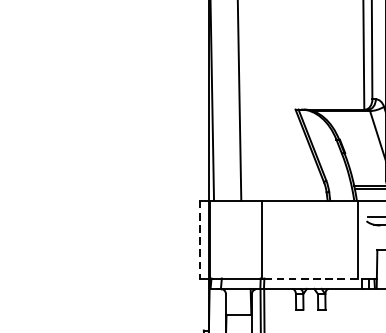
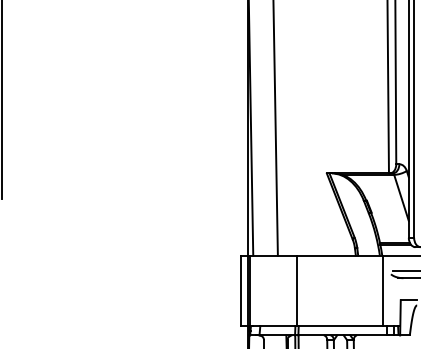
line: (199, 240) -> (240, 291), dashed -> solid
line: (313, 278) -> (343, 326), dashed -> solid

